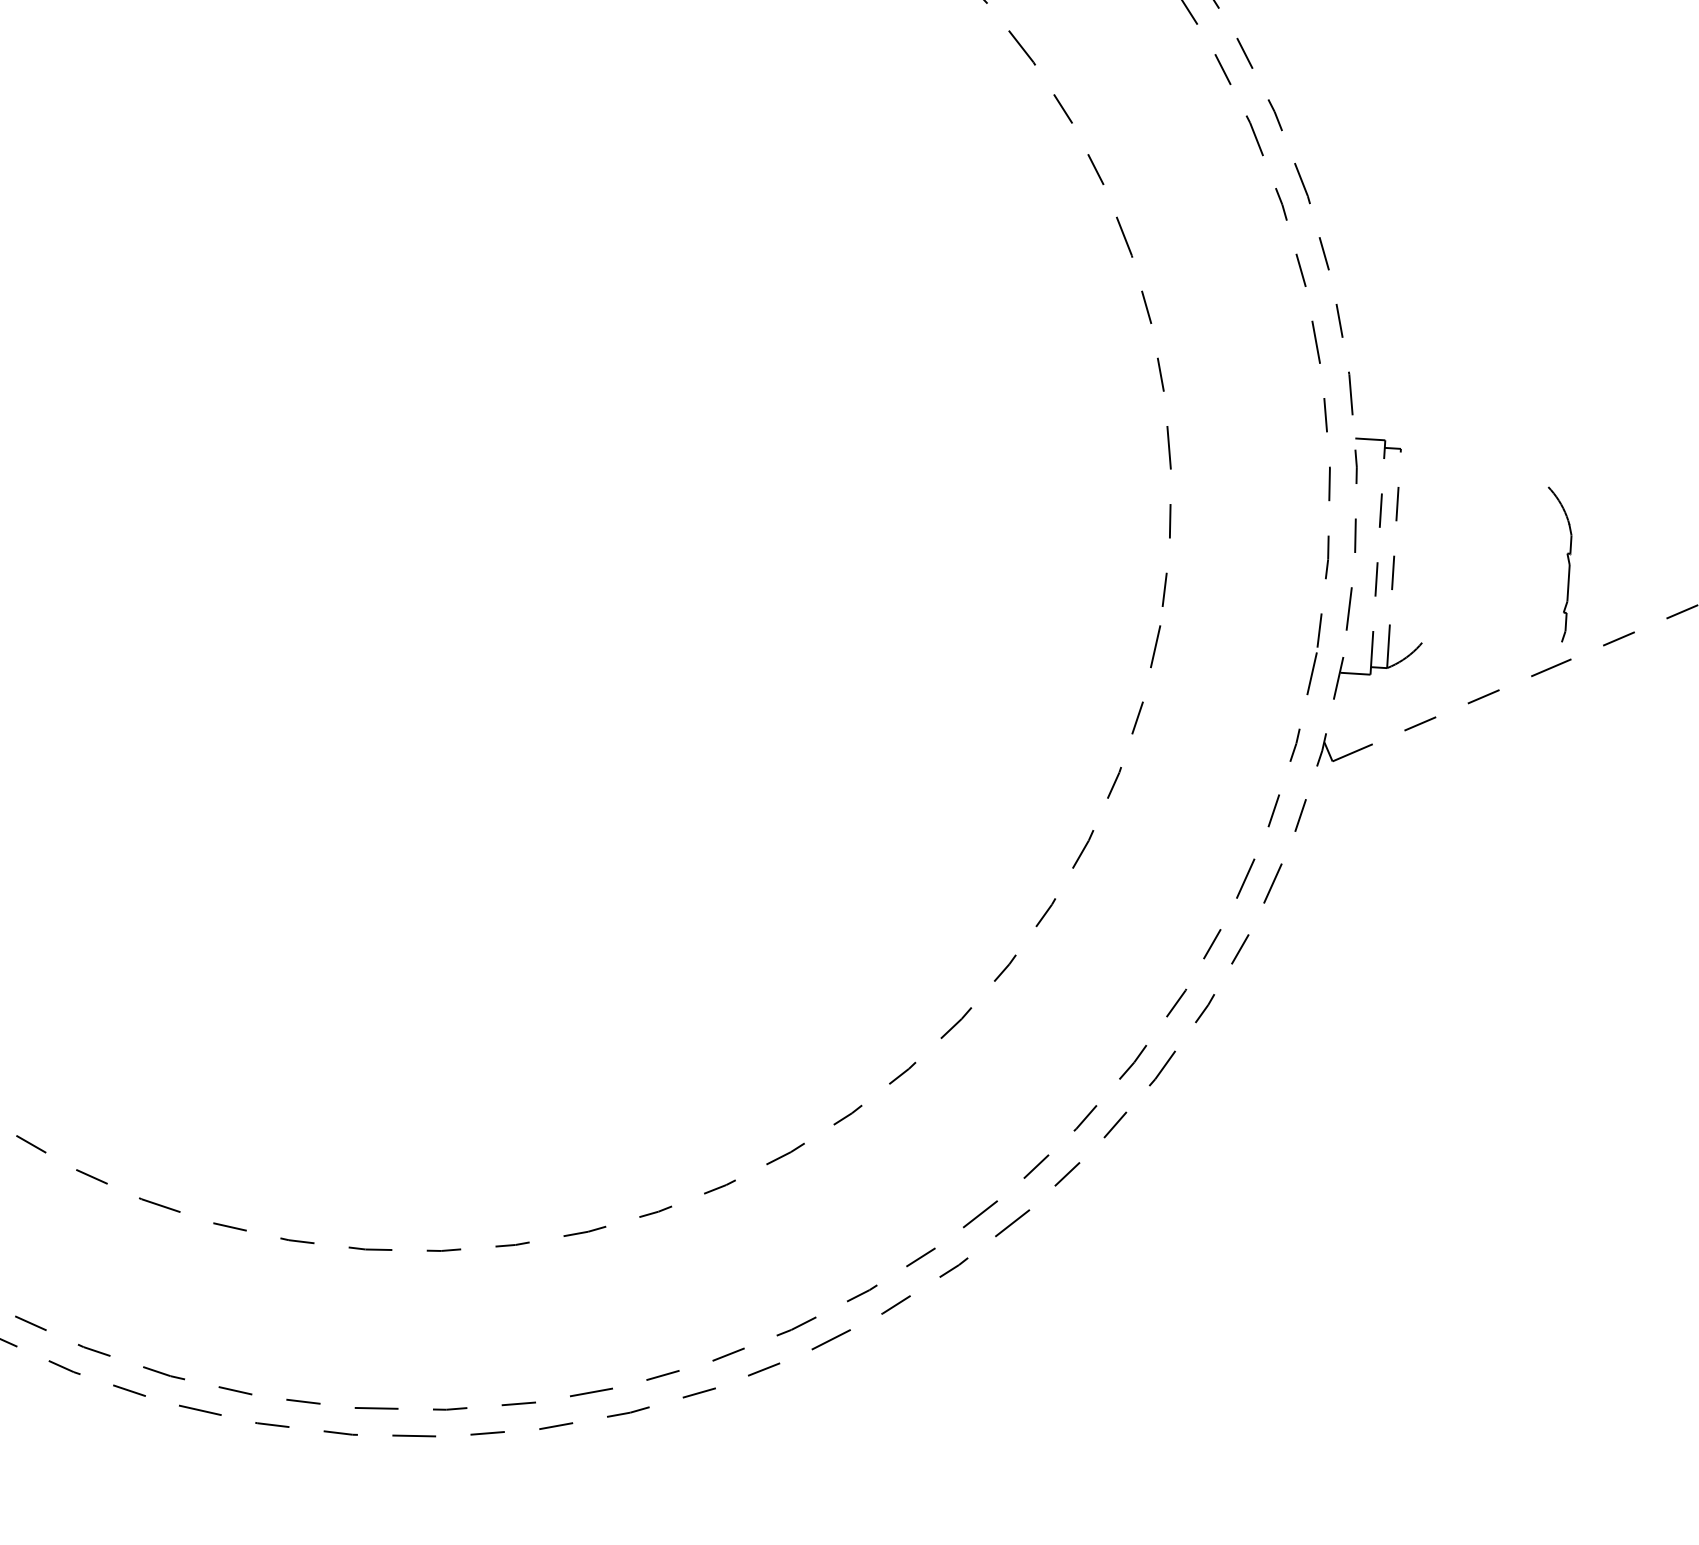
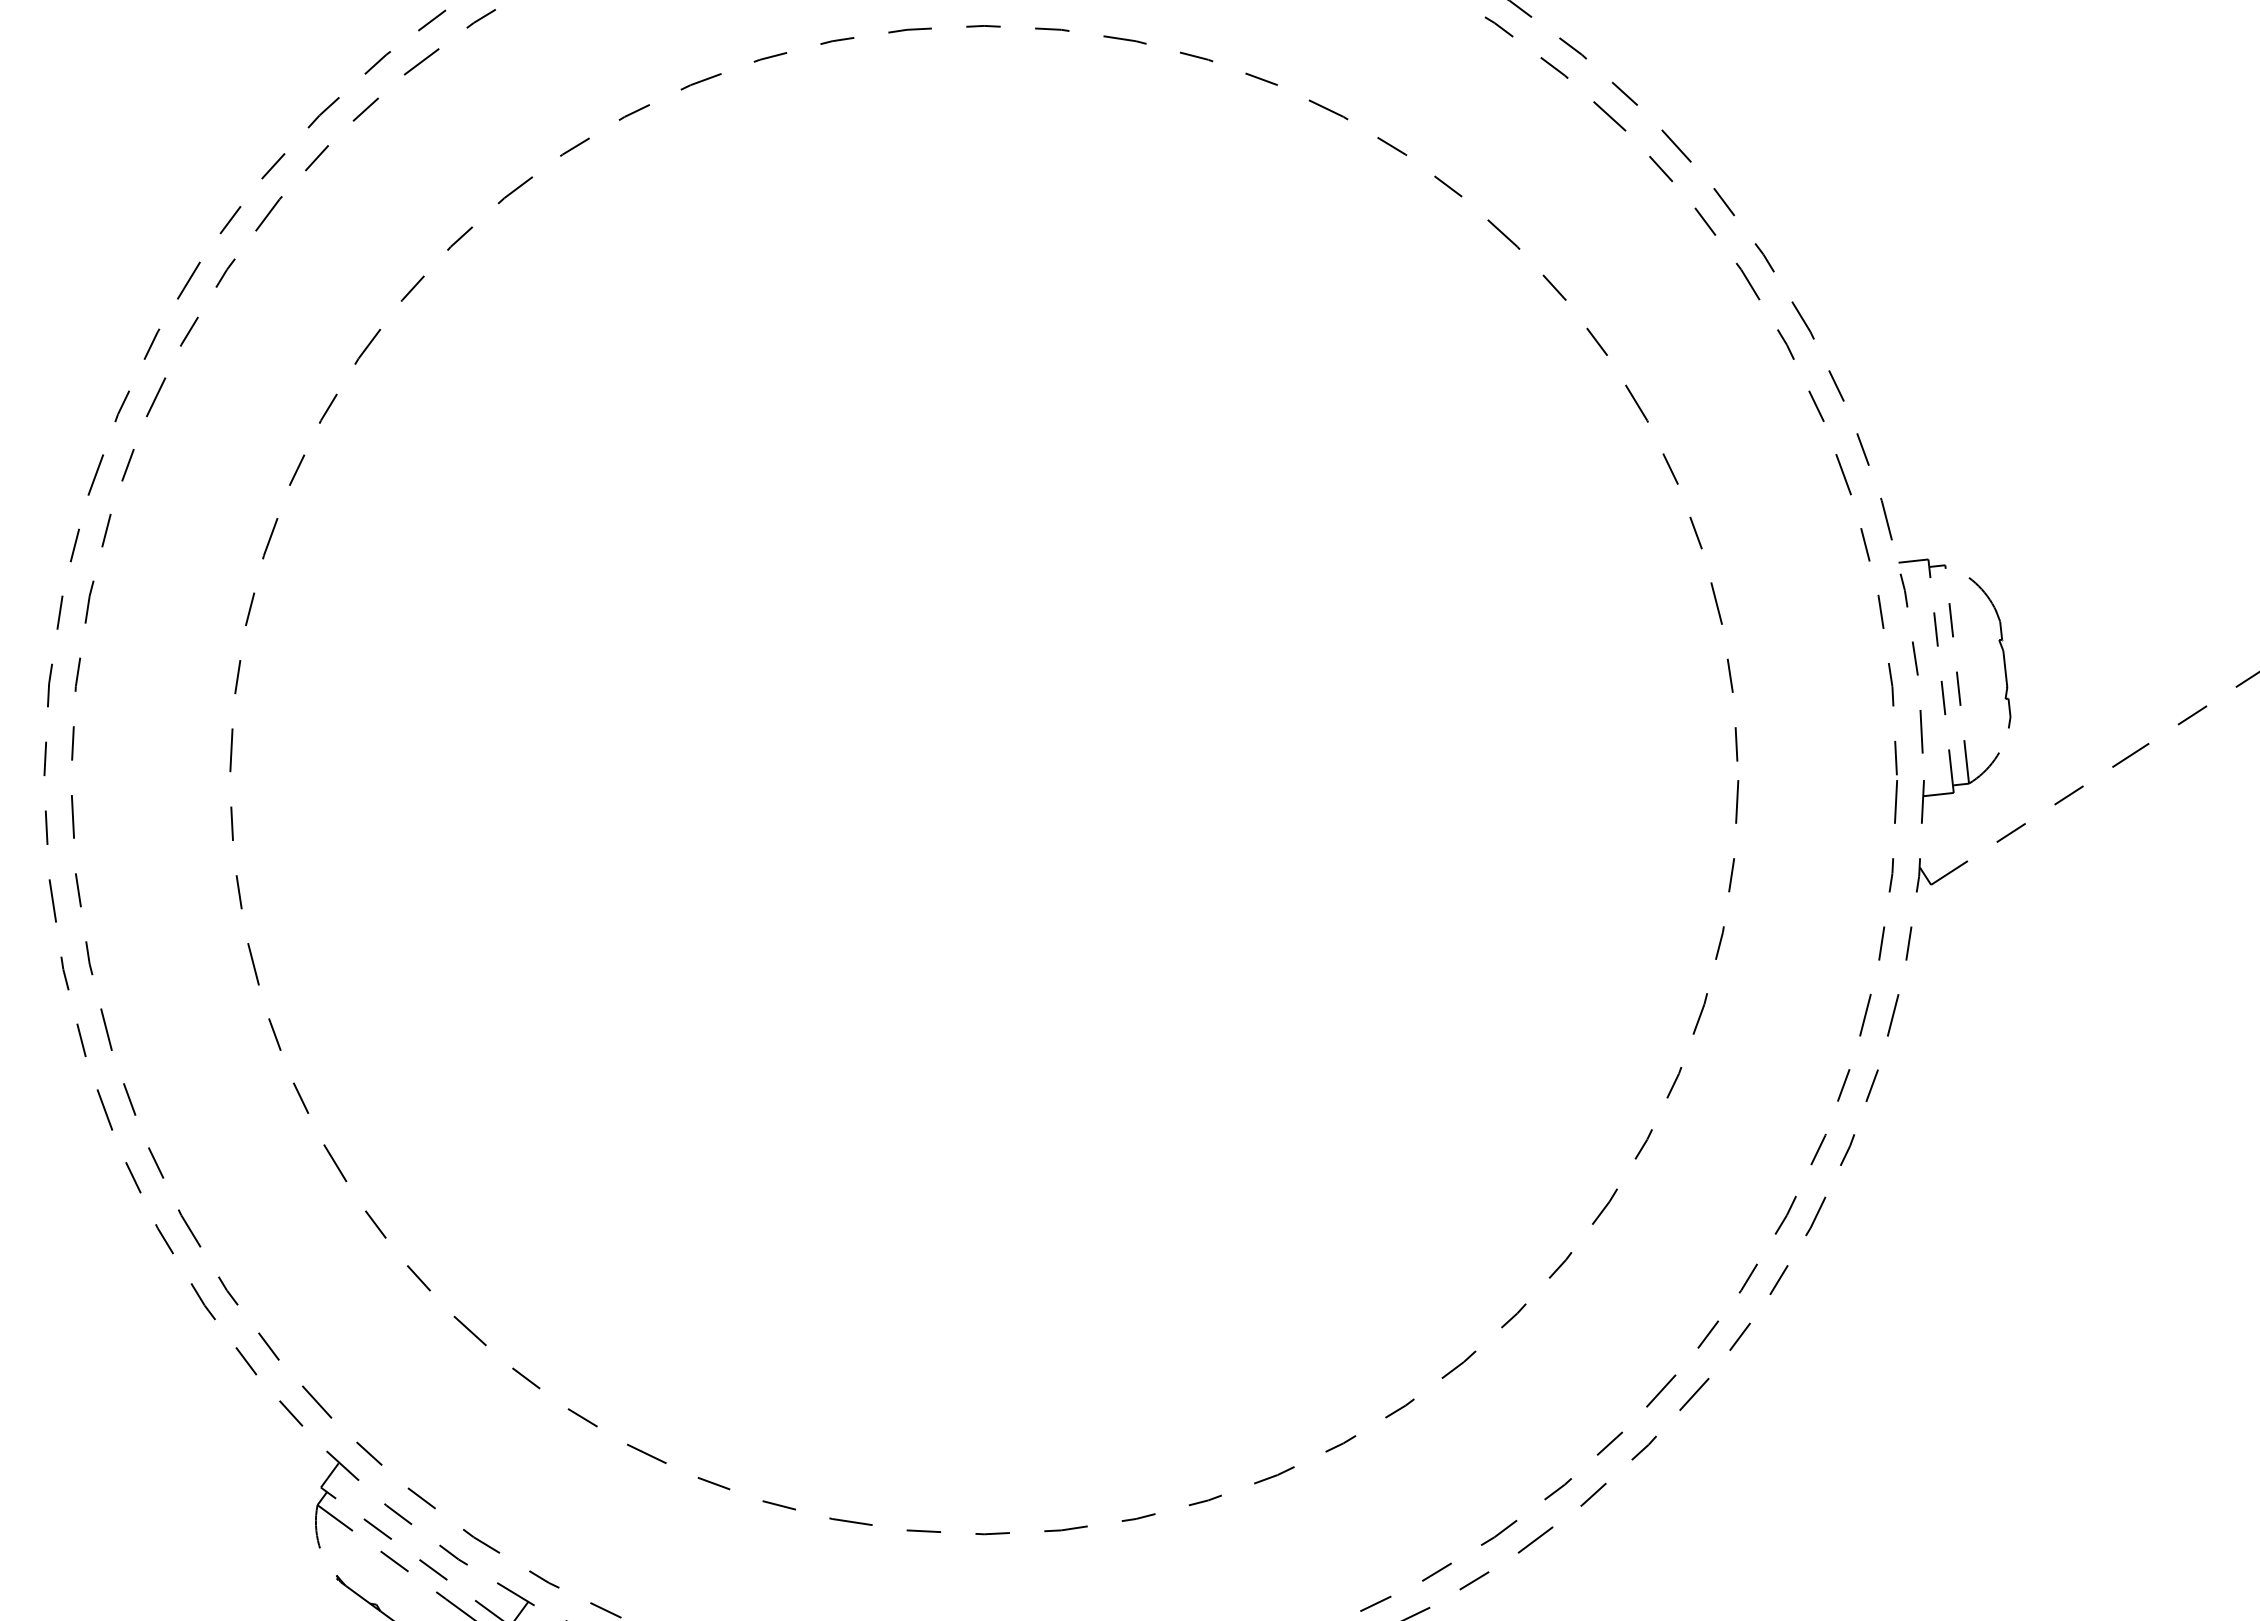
part: (1568, 563) -> (2001, 649), moved

